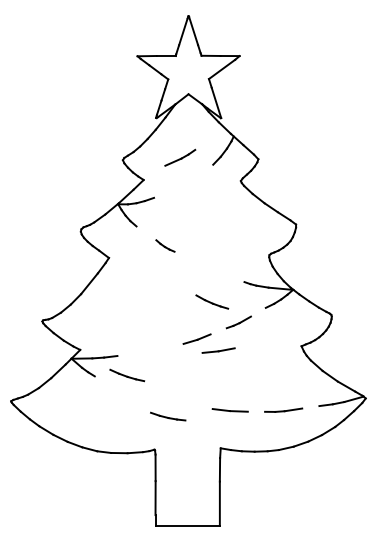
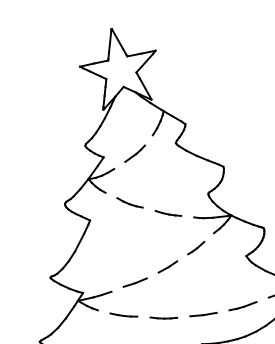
part: (180, 157) -> (135, 153), moved
part: (165, 245) -> (129, 202), size x1.67
part: (212, 301) -> (168, 213), moved
line: (218, 350) -> (135, 282), moved
part: (127, 375) -> (124, 315), moved
part: (168, 416) -> (164, 317), moved

